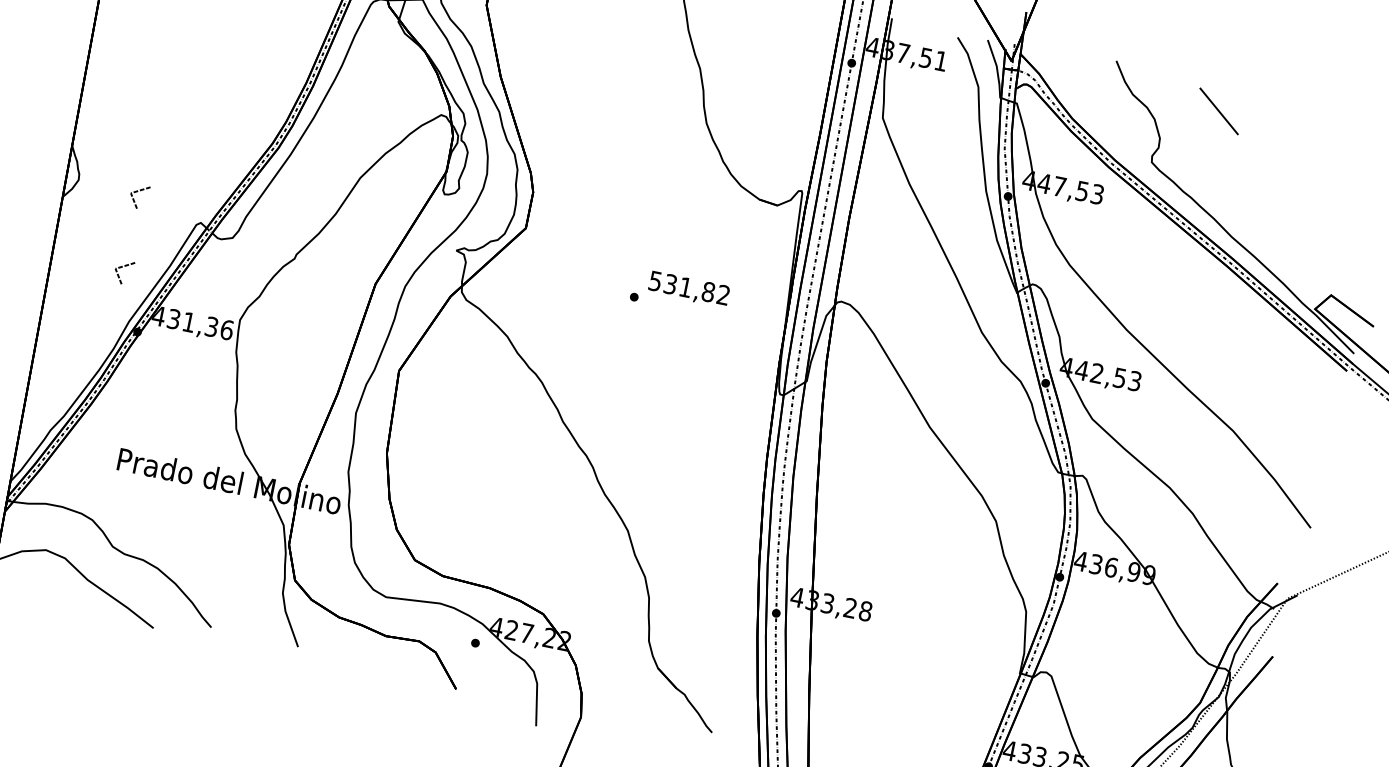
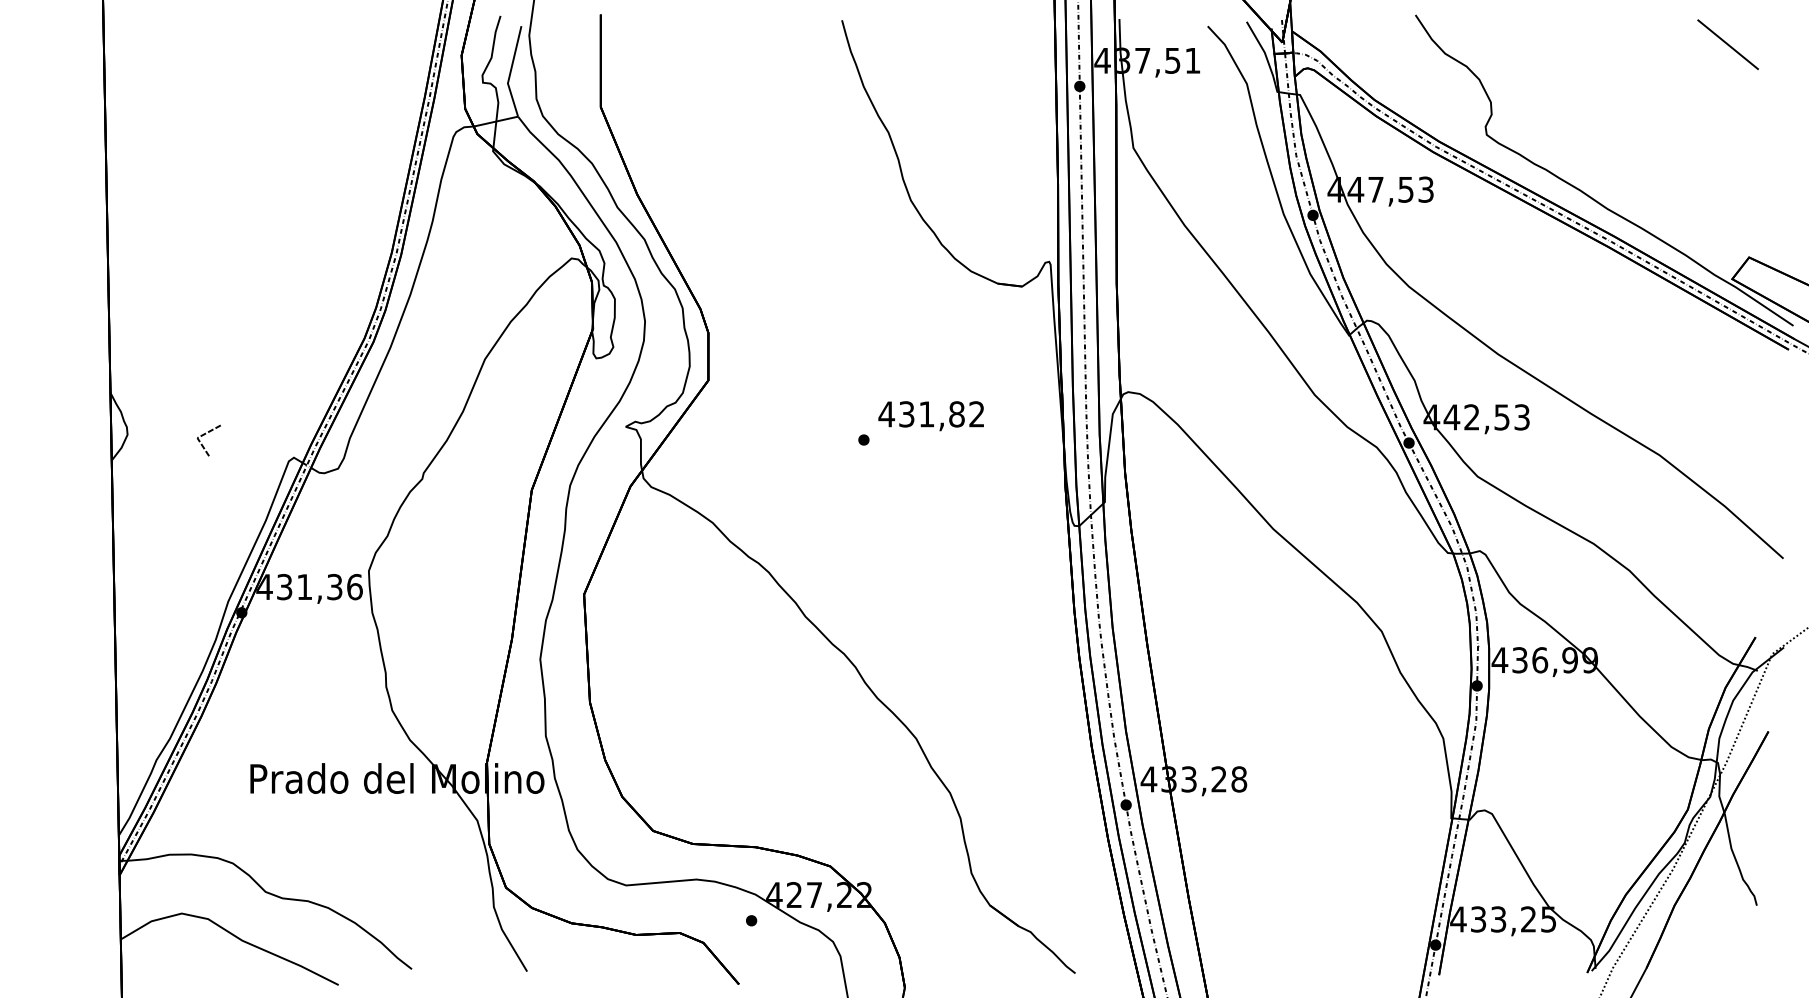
line: (1218, 111) -> (1727, 44), moved
line: (122, 267) -> (206, 534), removed
text: (655, 281) -> (886, 414), 531,82 -> 431,82

